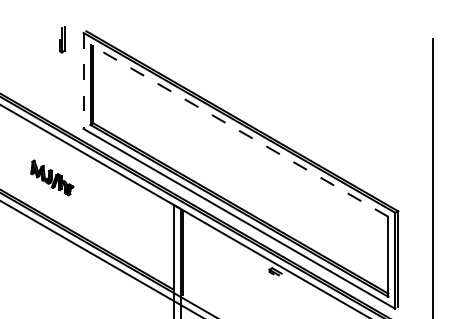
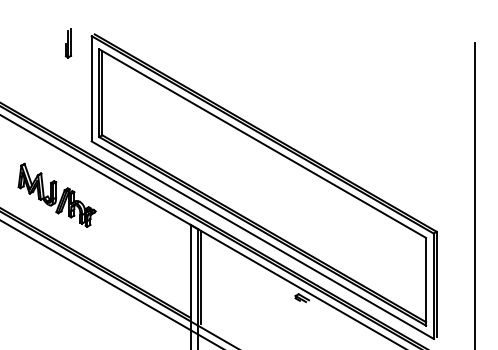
line: (83, 81) -> (91, 89), dashed -> solid
line: (239, 130) -> (262, 143), dashed -> solid
part: (52, 177) -> (57, 194), size x1.67

